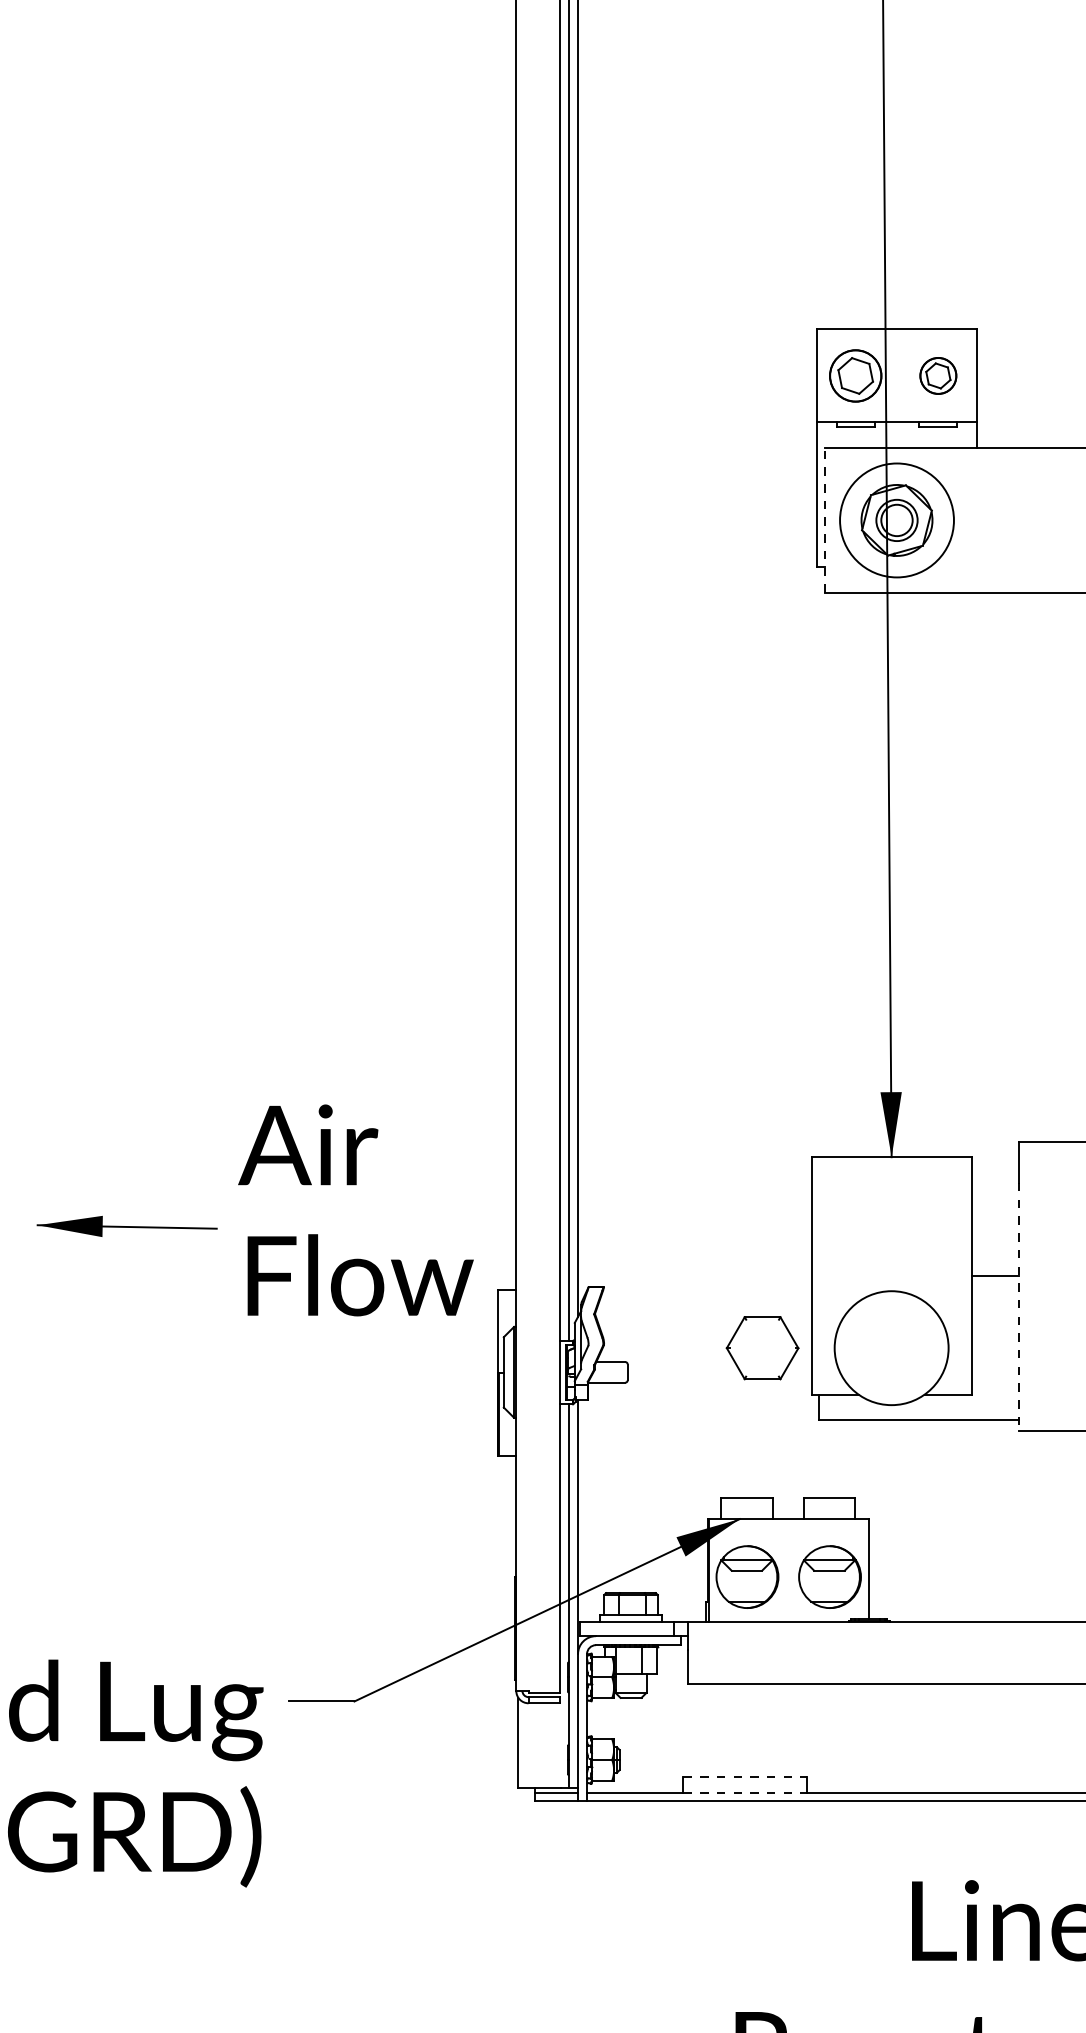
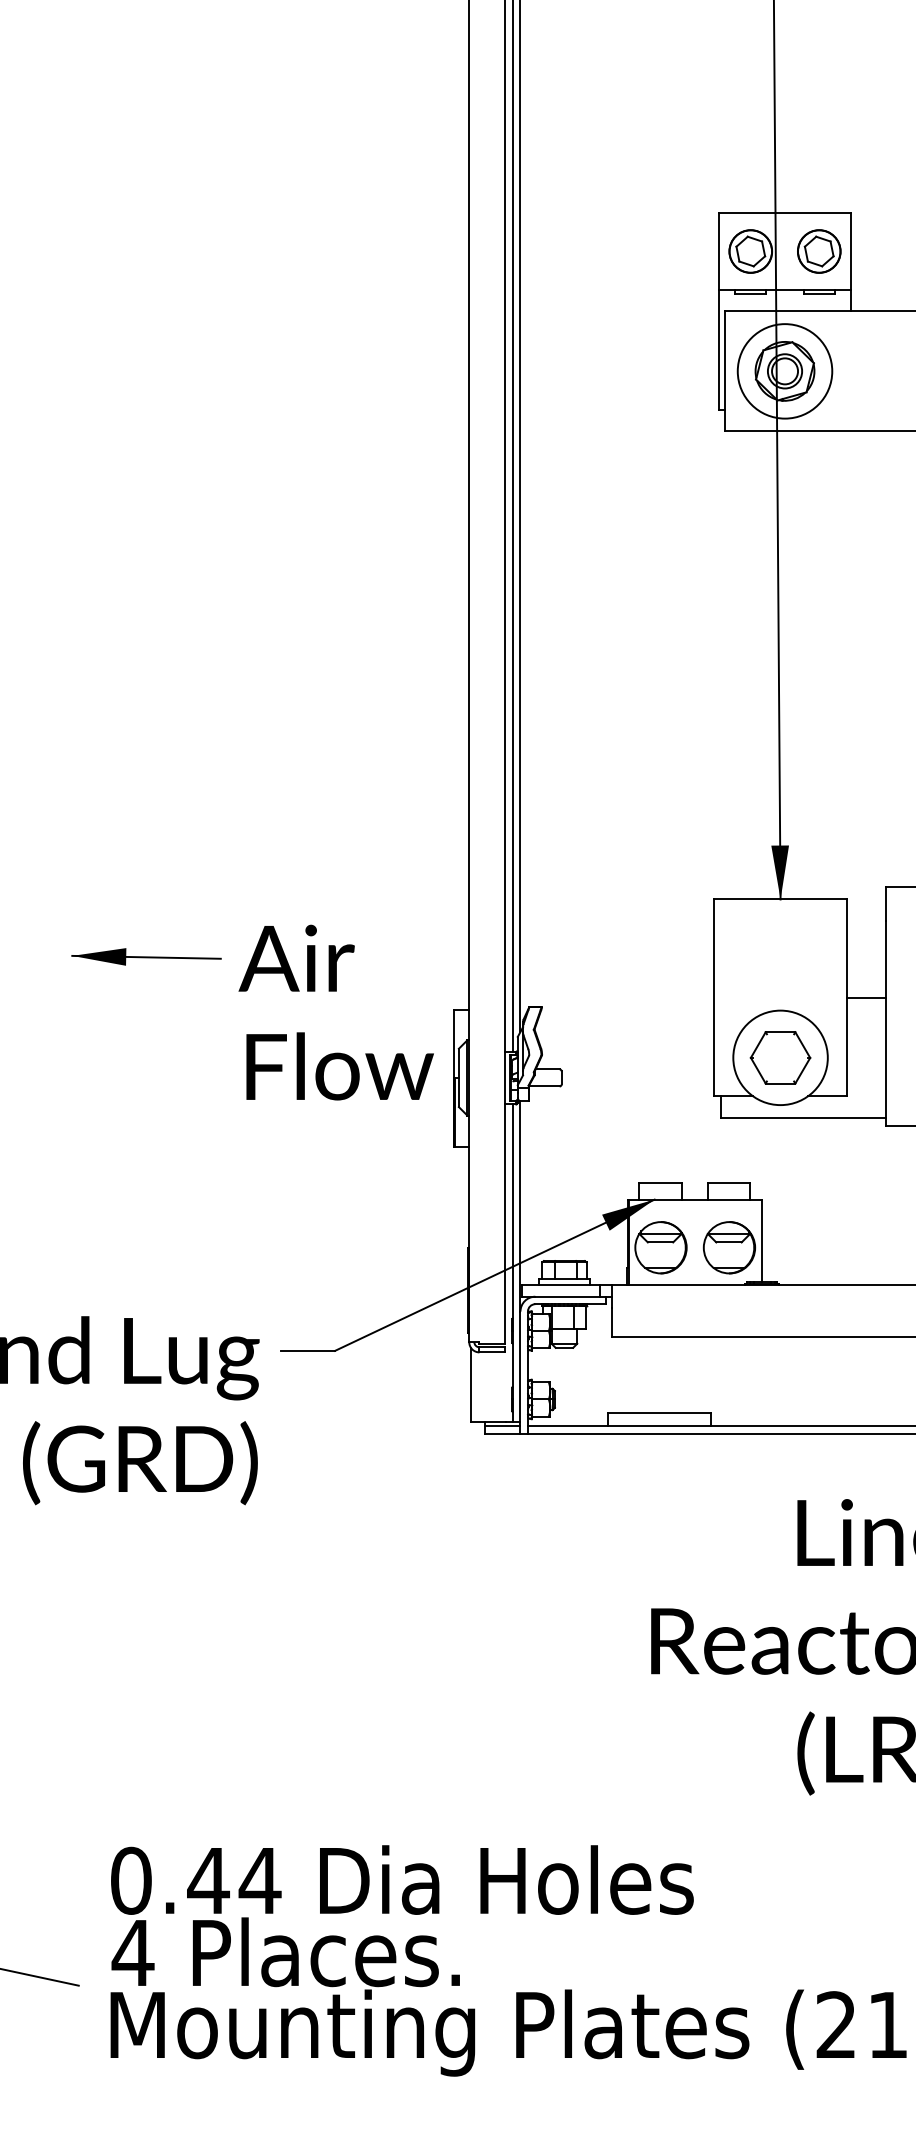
part: (938, 375) -> (819, 251), size x1.43
line: (825, 520) -> (725, 371), dashed -> solid
text: (355, 1210) -> (335, 1012), moved
line: (1019, 1306) -> (886, 1023), dashed -> solid
part: (762, 1347) -> (780, 1057), moved
line: (745, 1776) -> (659, 1413), dashed -> solid
line: (745, 1792) -> (659, 1426), dashed -> solid

